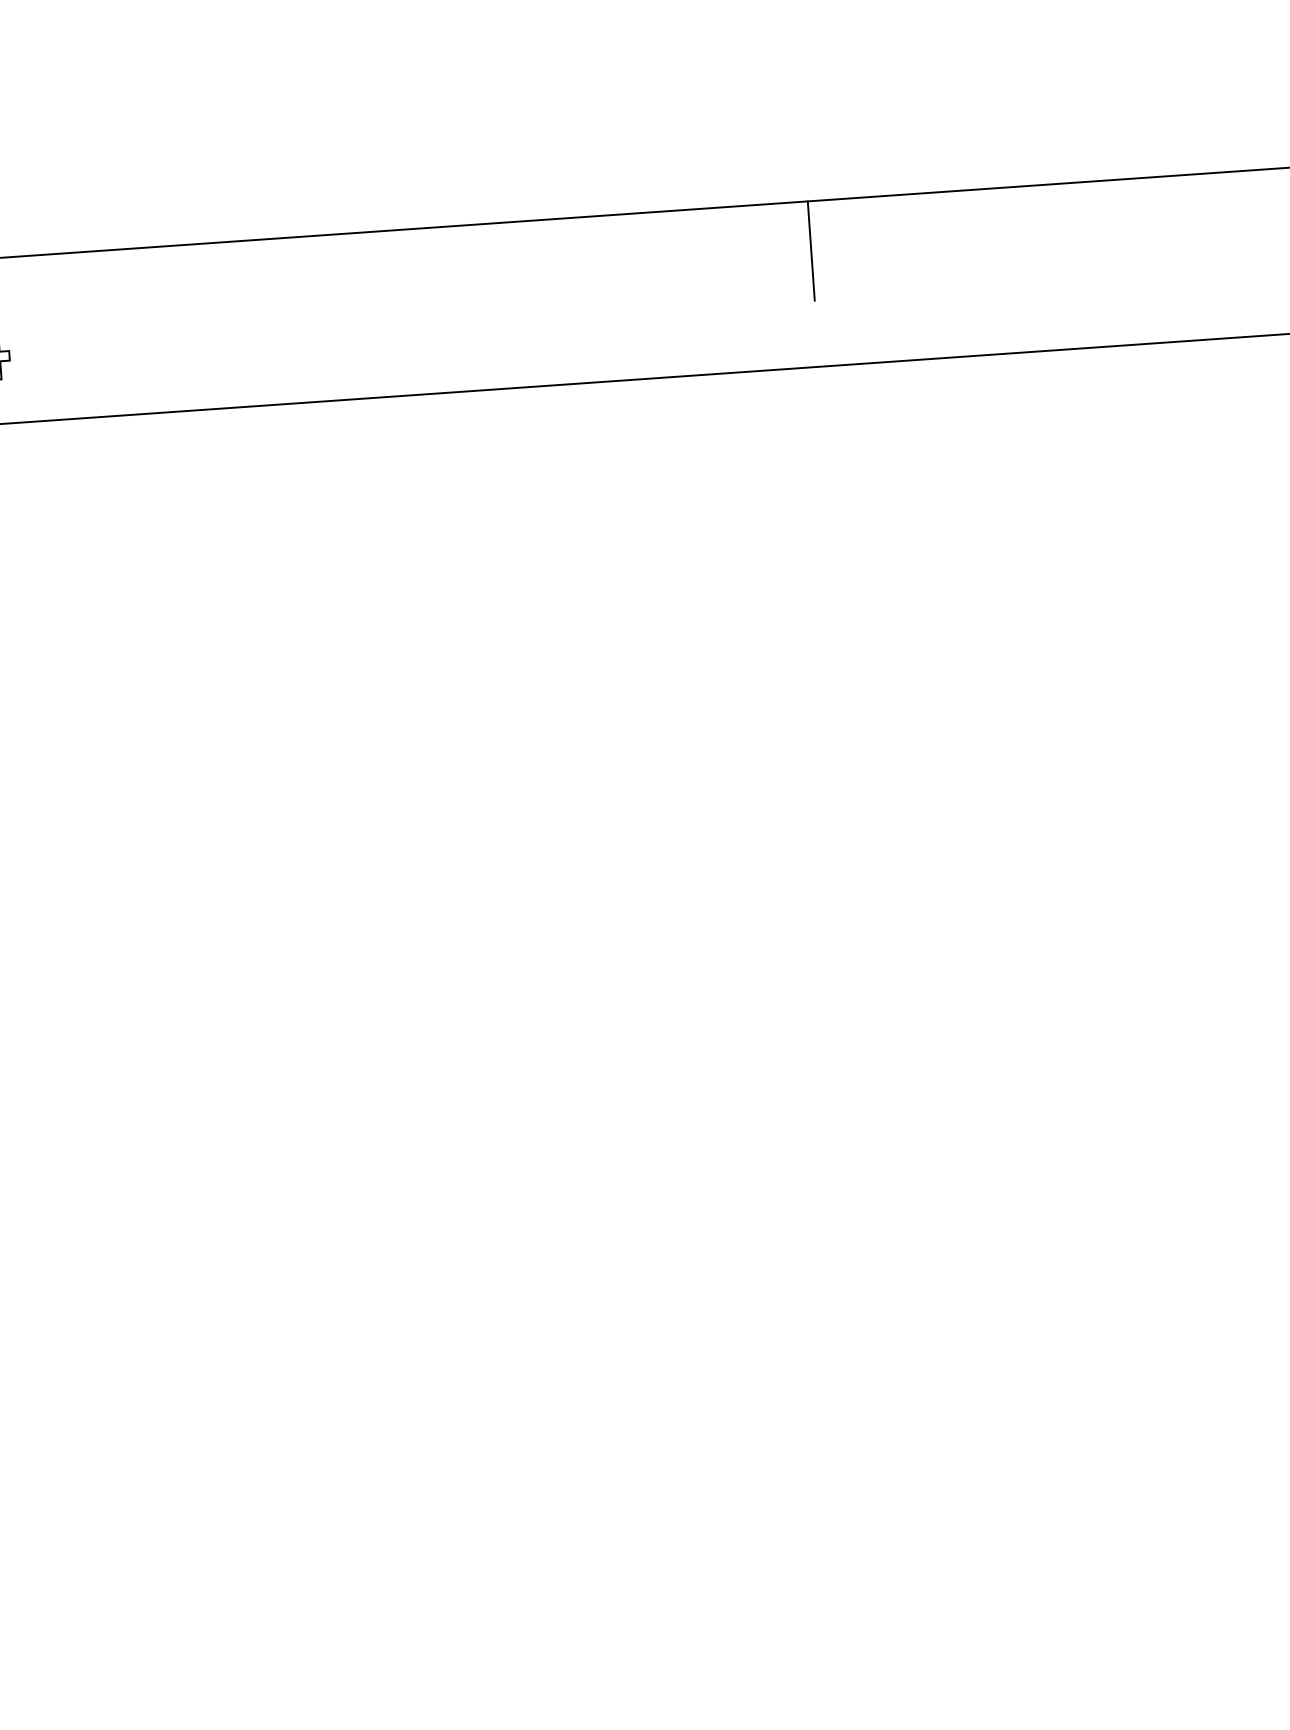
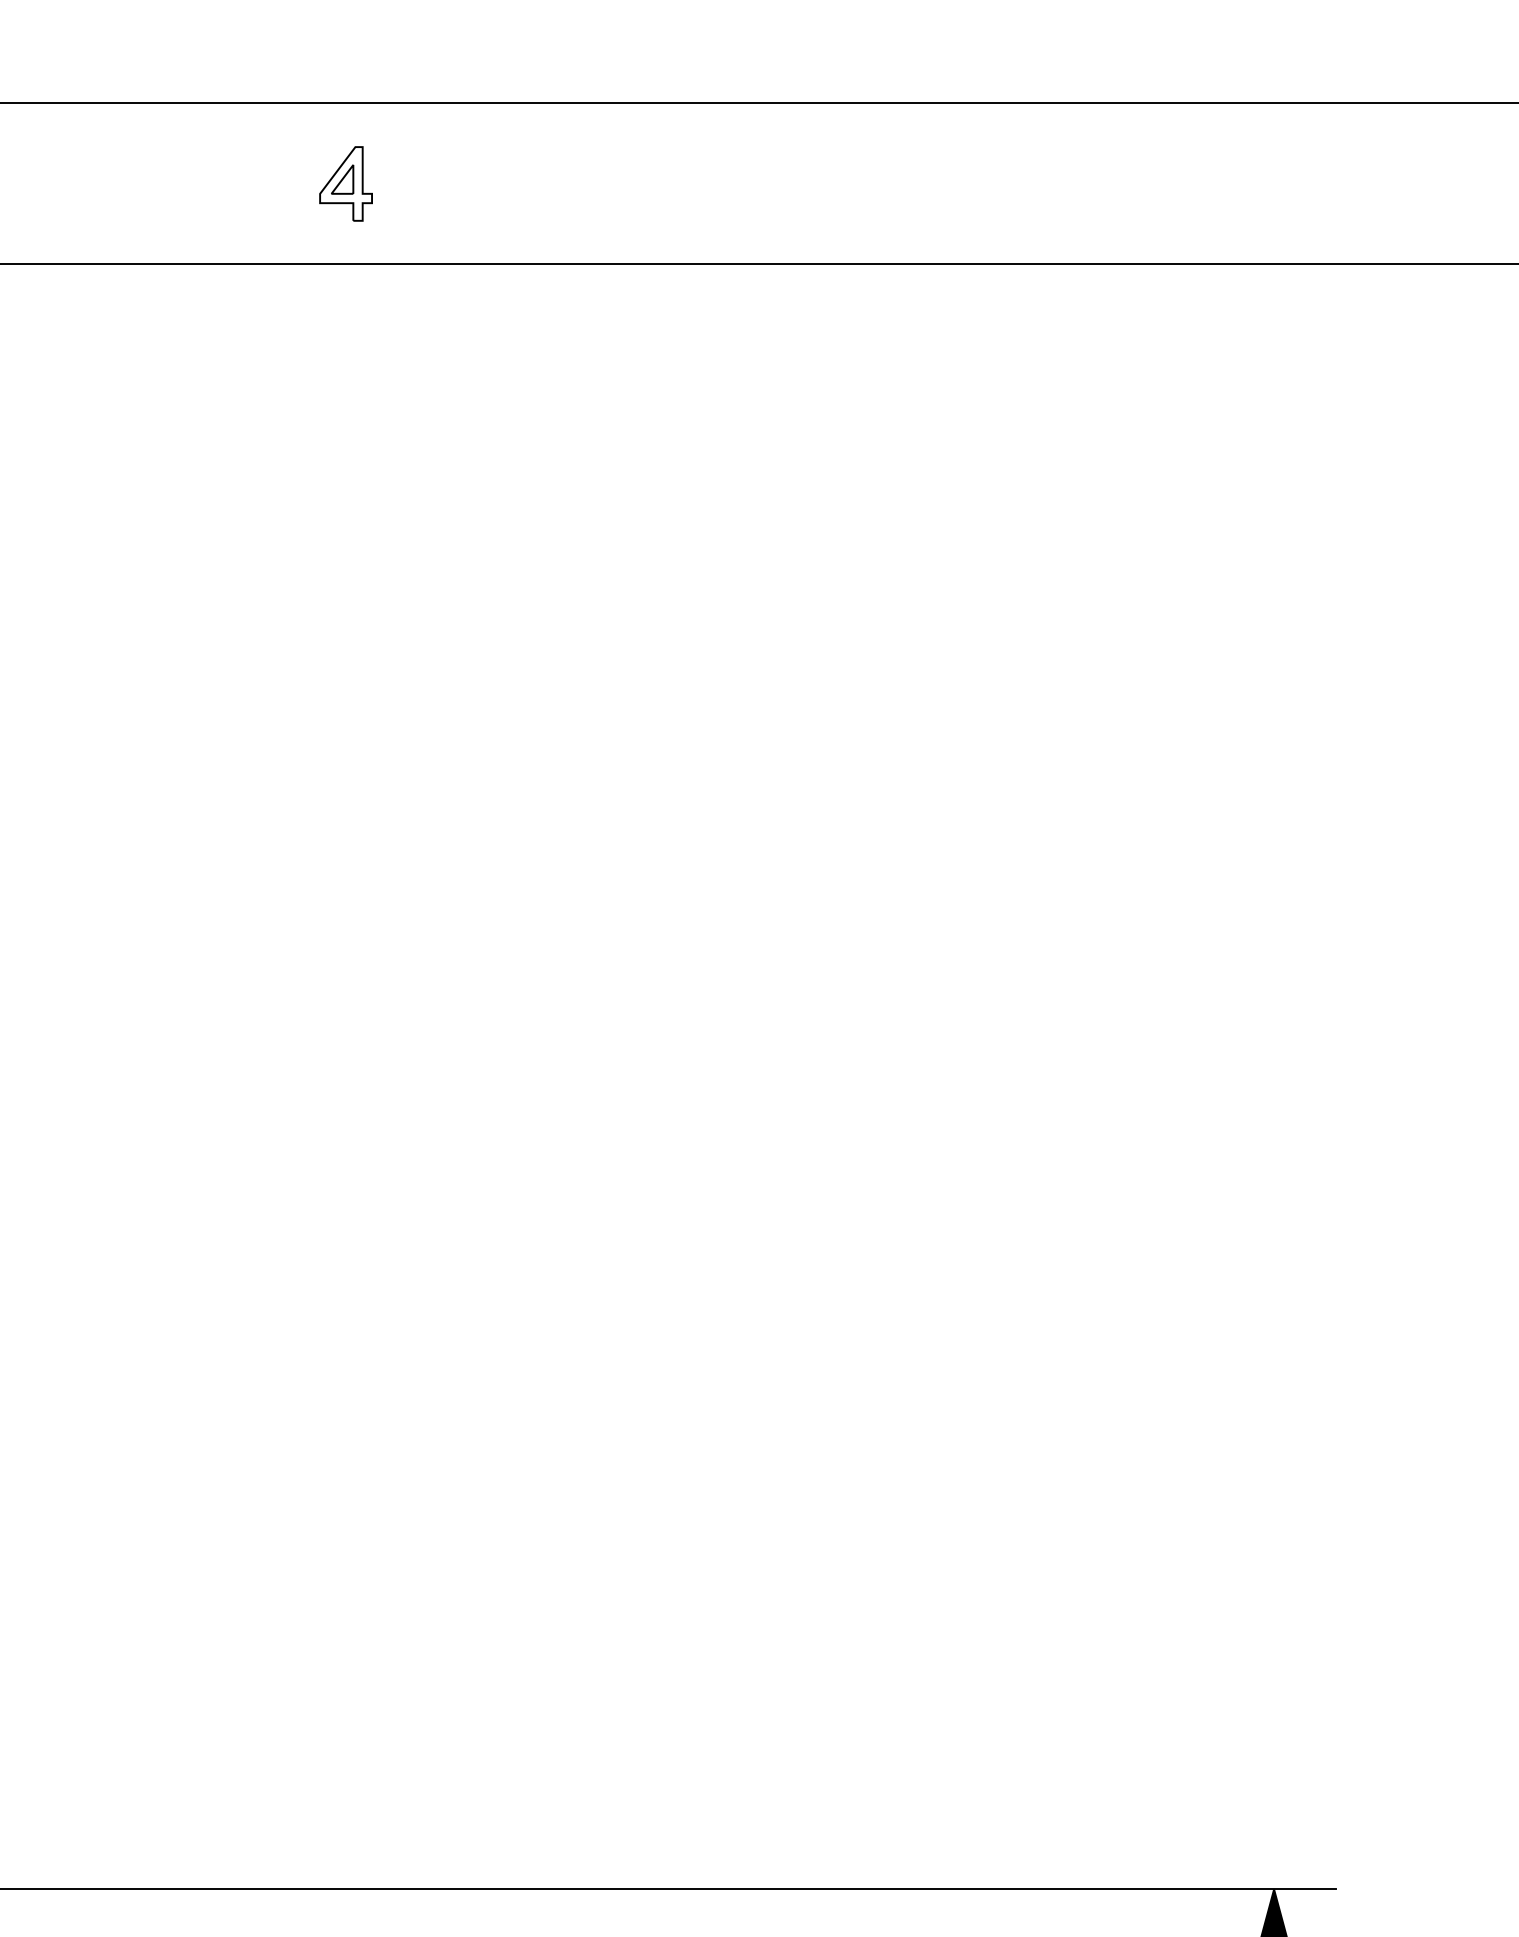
line: (811, 250) -> (1157, 150), removed

